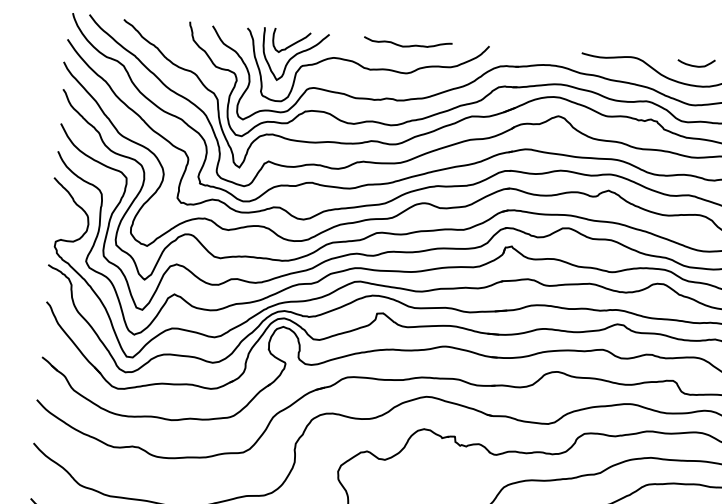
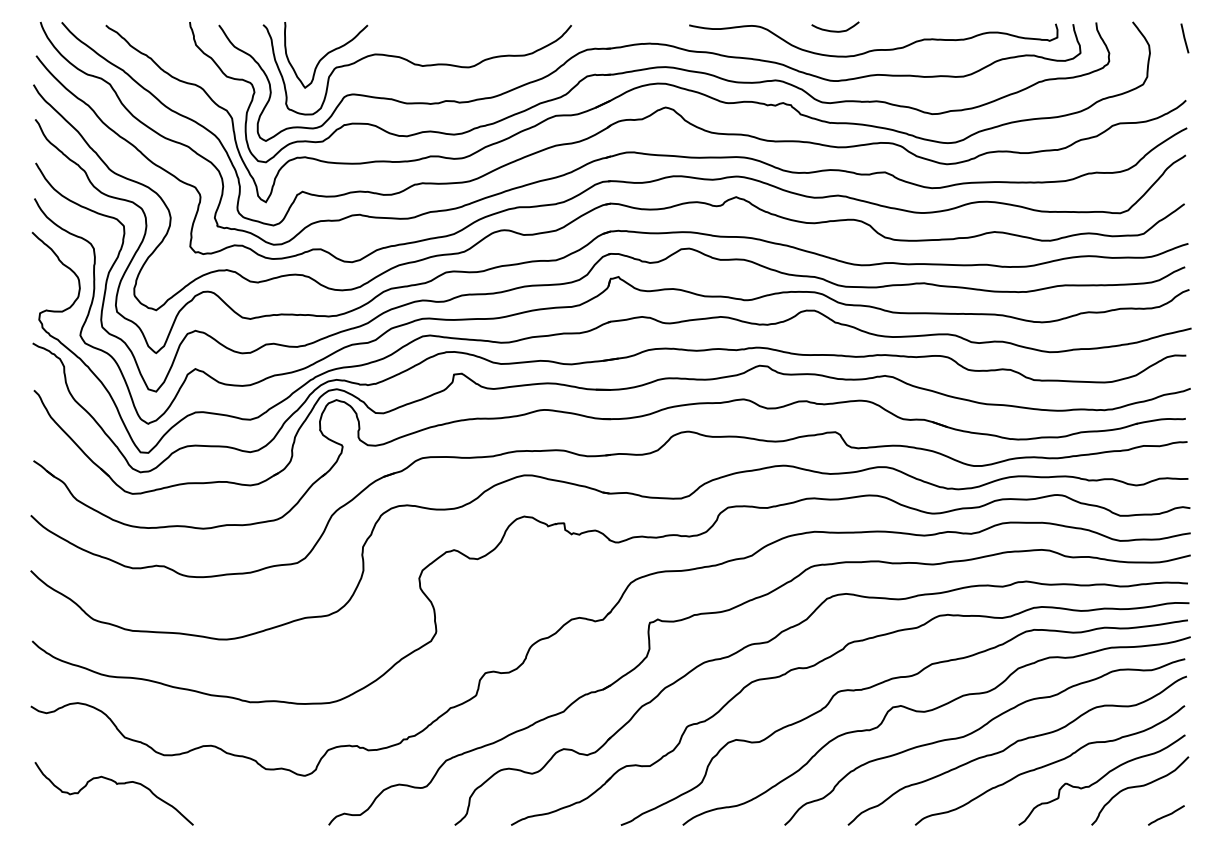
curve: (292, 43) -> (321, 40), removed
curve: (407, 45) -> (467, 32), removed

